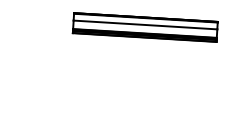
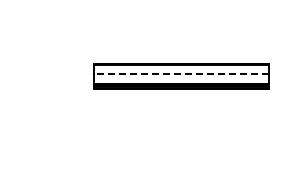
line: (145, 24) -> (181, 73), solid -> dashed

